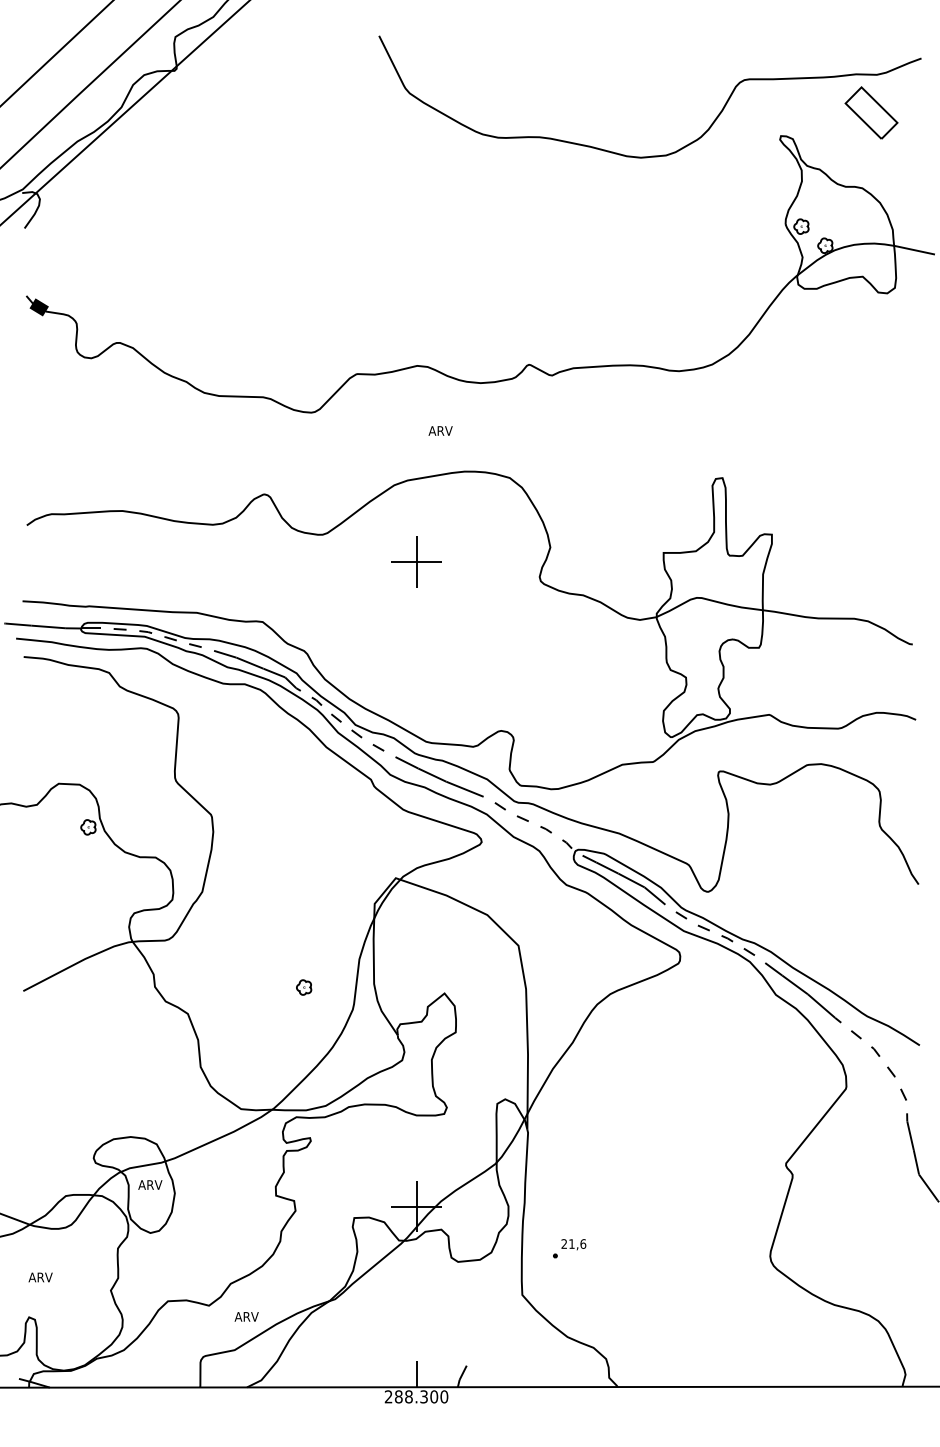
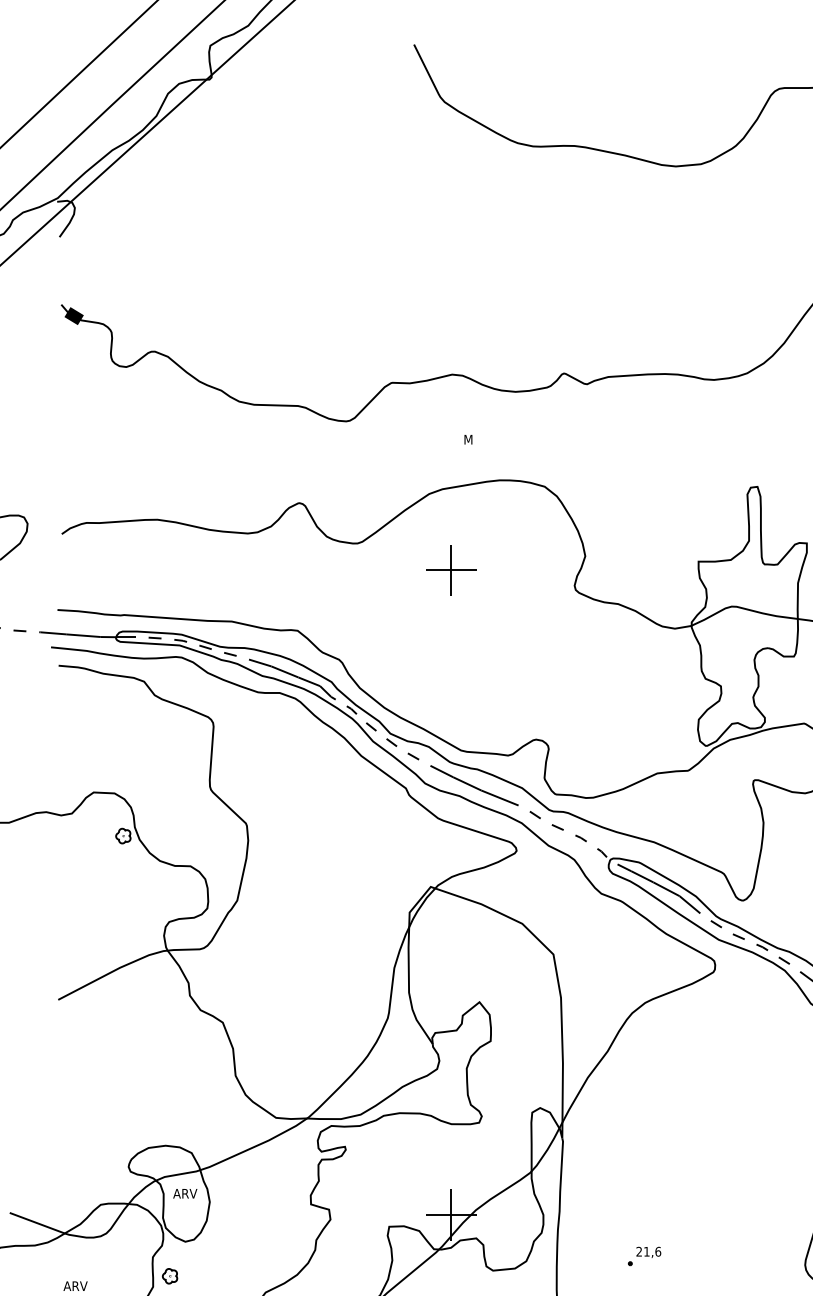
text: (440, 430) -> (475, 439), ARV -> M
part: (304, 987) -> (170, 1276), moved
part: (569, 1248) -> (644, 1256), moved

